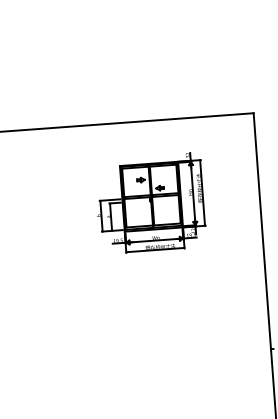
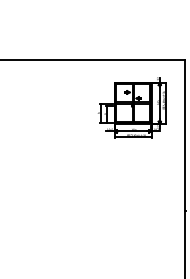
part: (150, 203) -> (132, 107), moved

